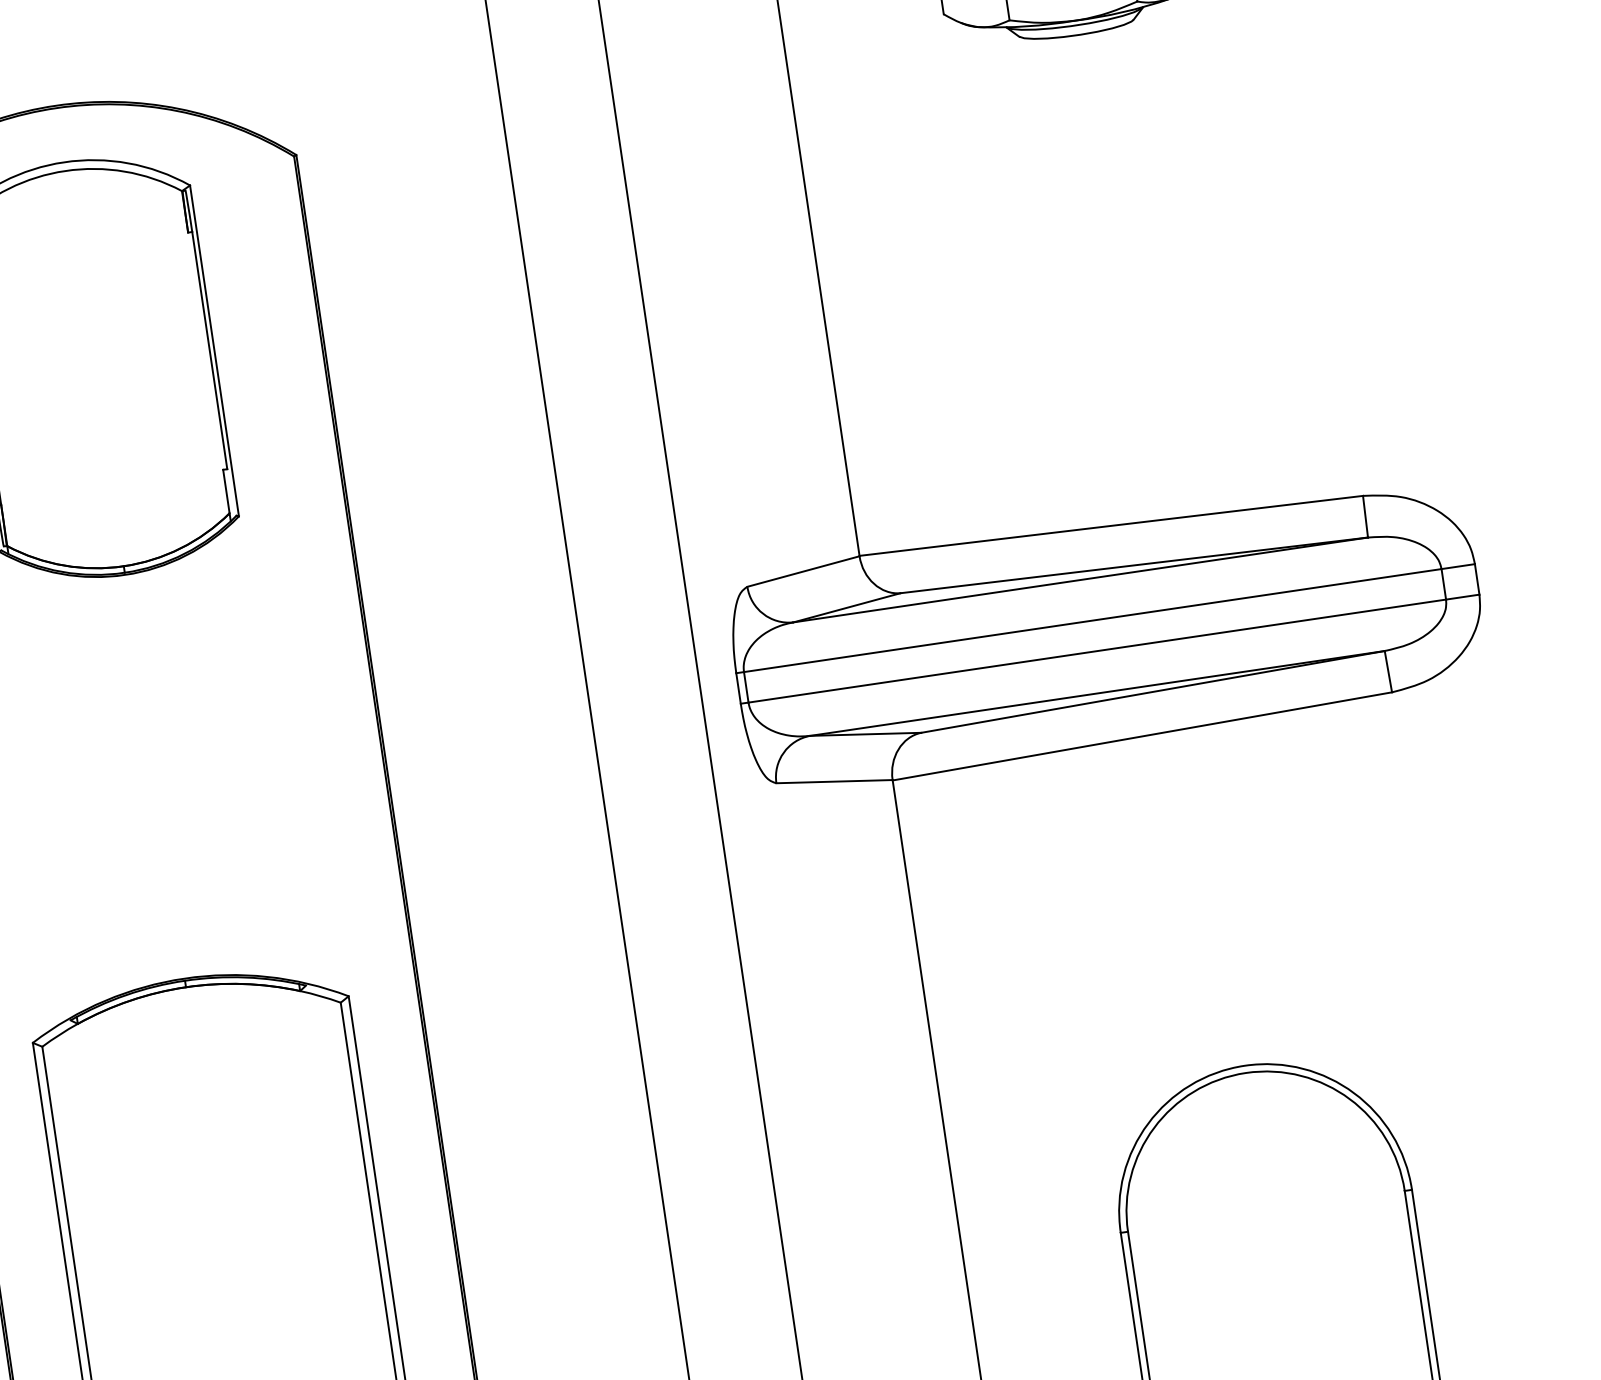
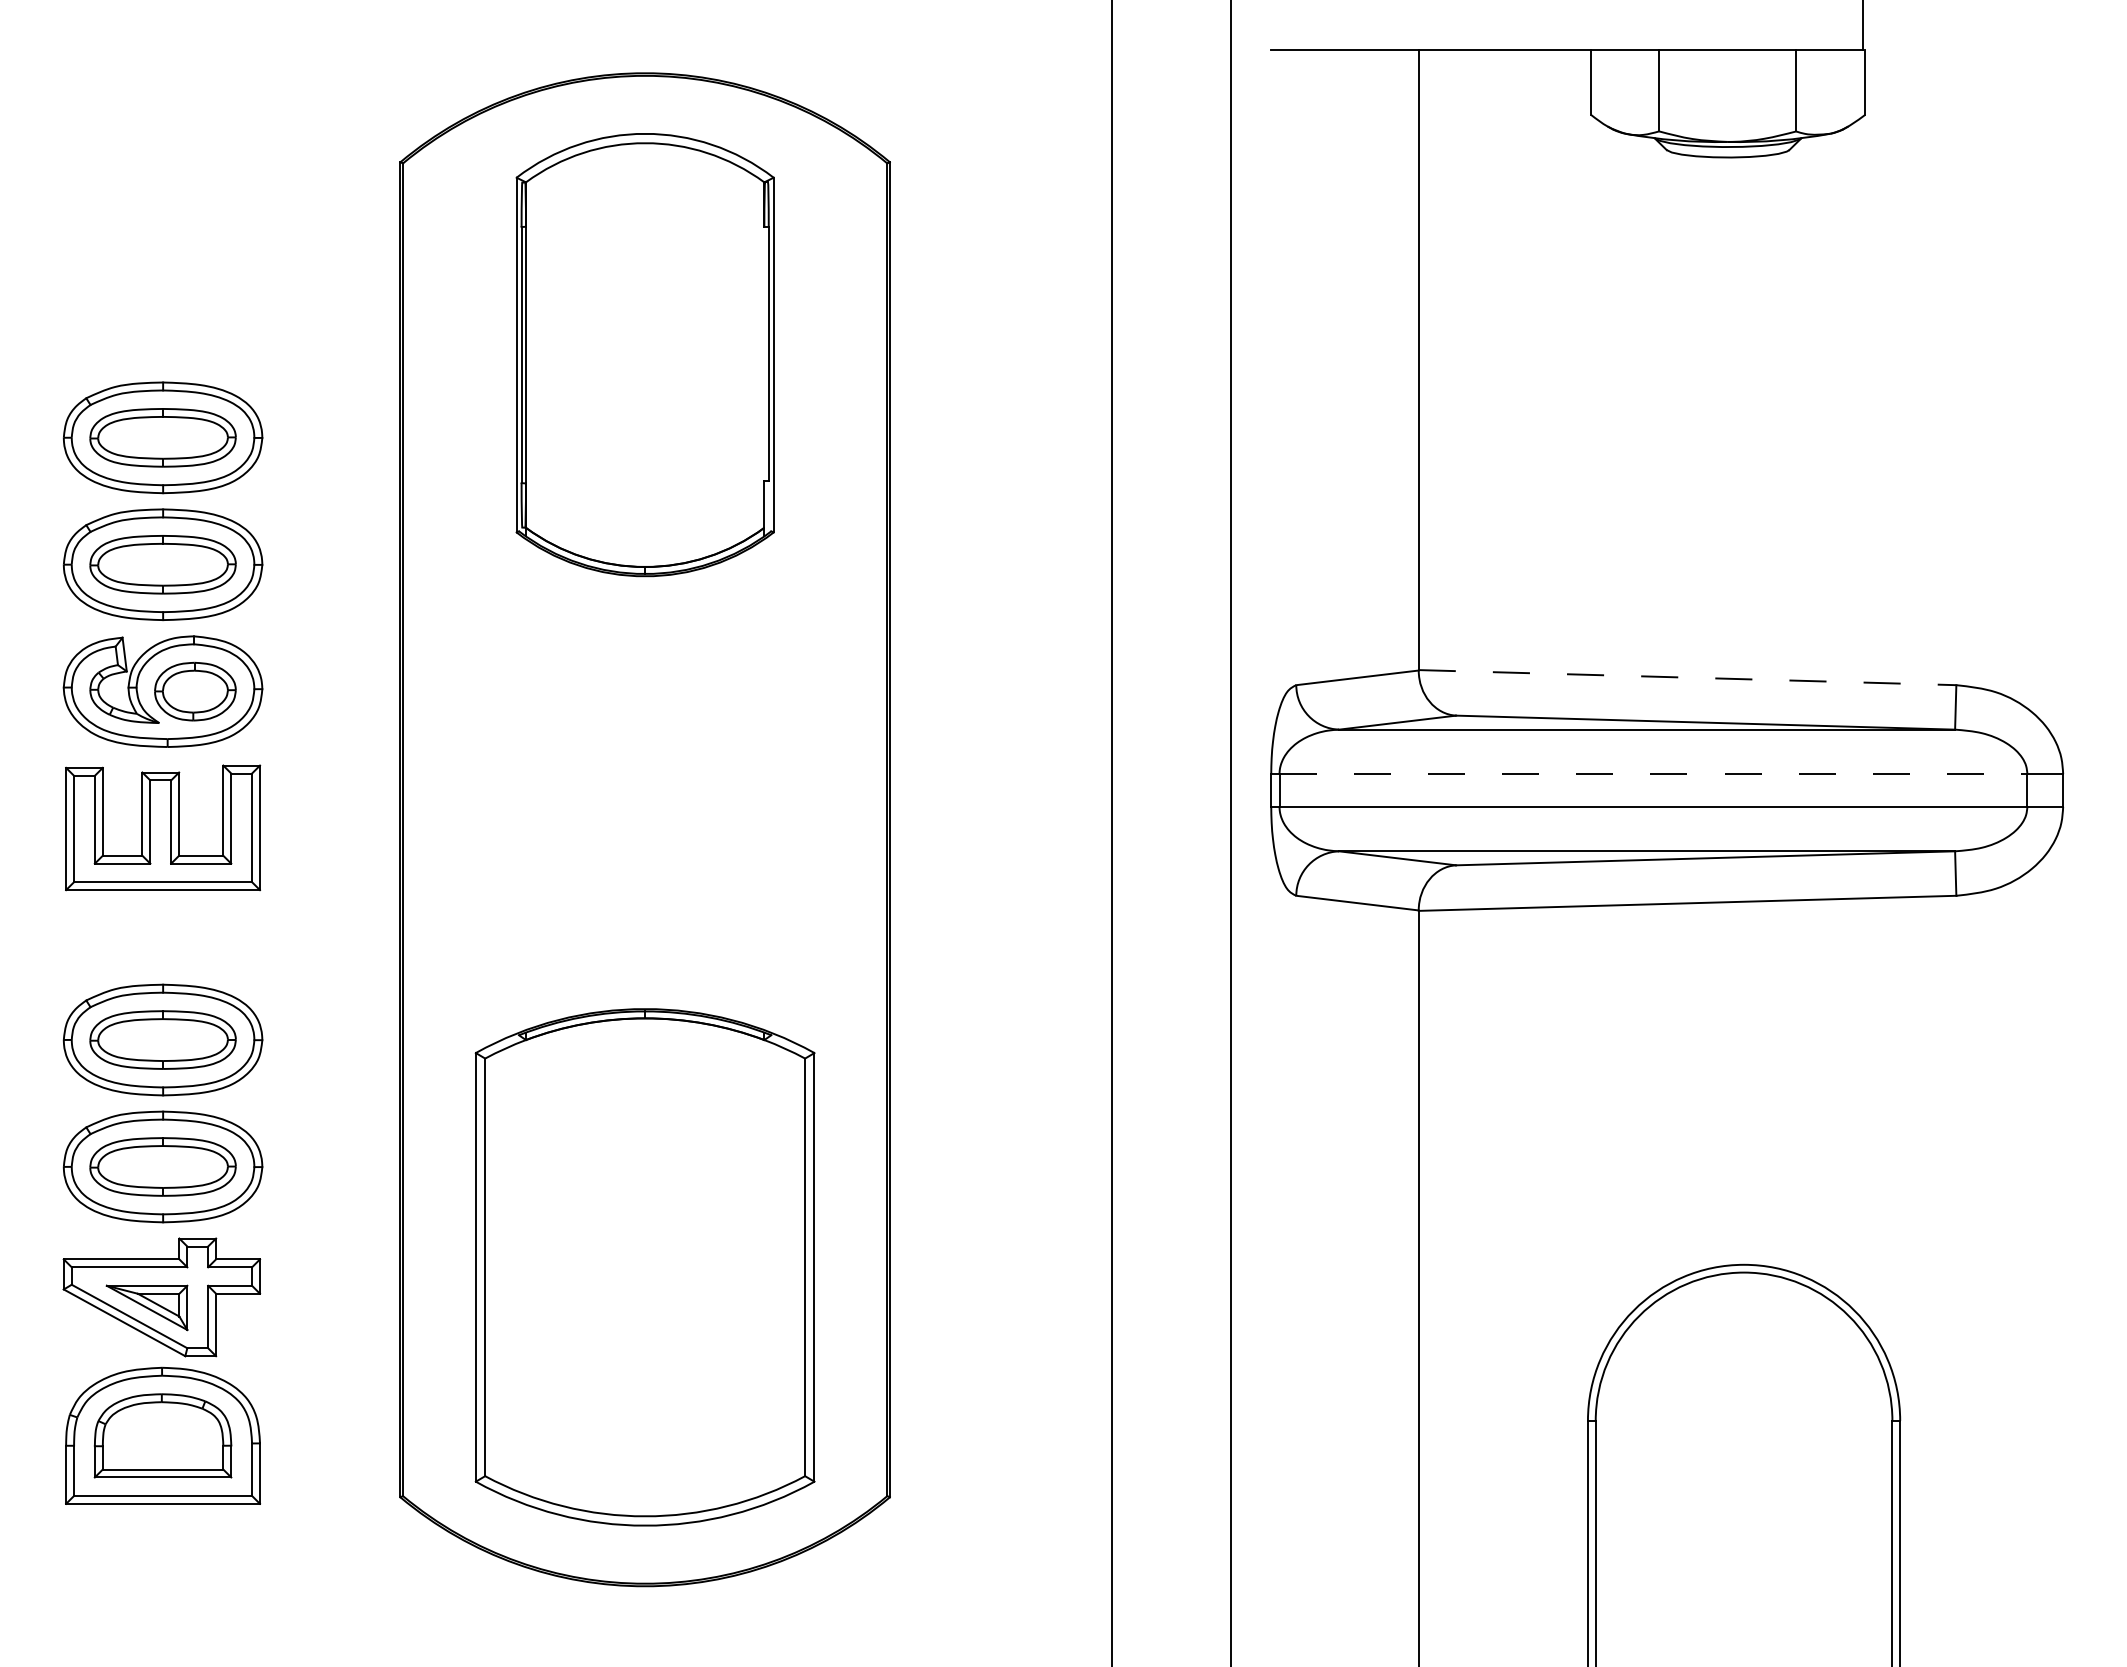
line: (1111, 525) -> (1687, 677), solid -> dashed
line: (1092, 620) -> (1653, 774), solid -> dashed

